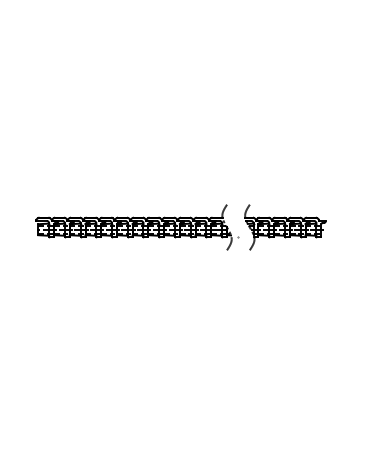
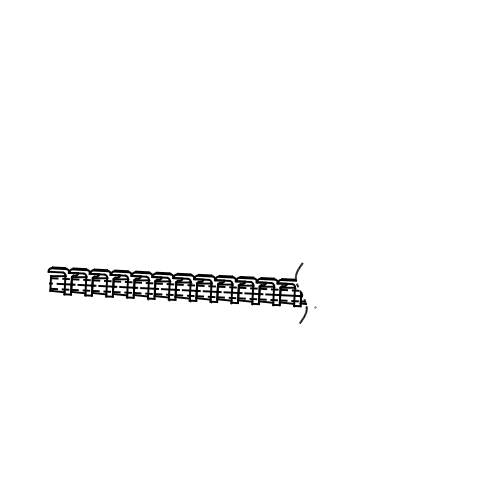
part: (285, 227) -> (378, 297), removed

